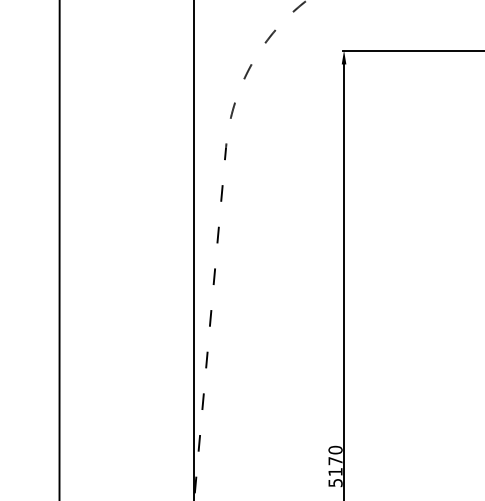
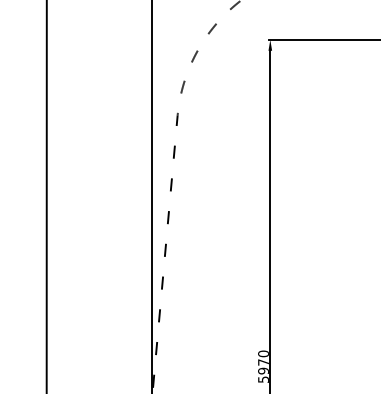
text: (335, 471) -> (263, 370), 5170 -> 5970

